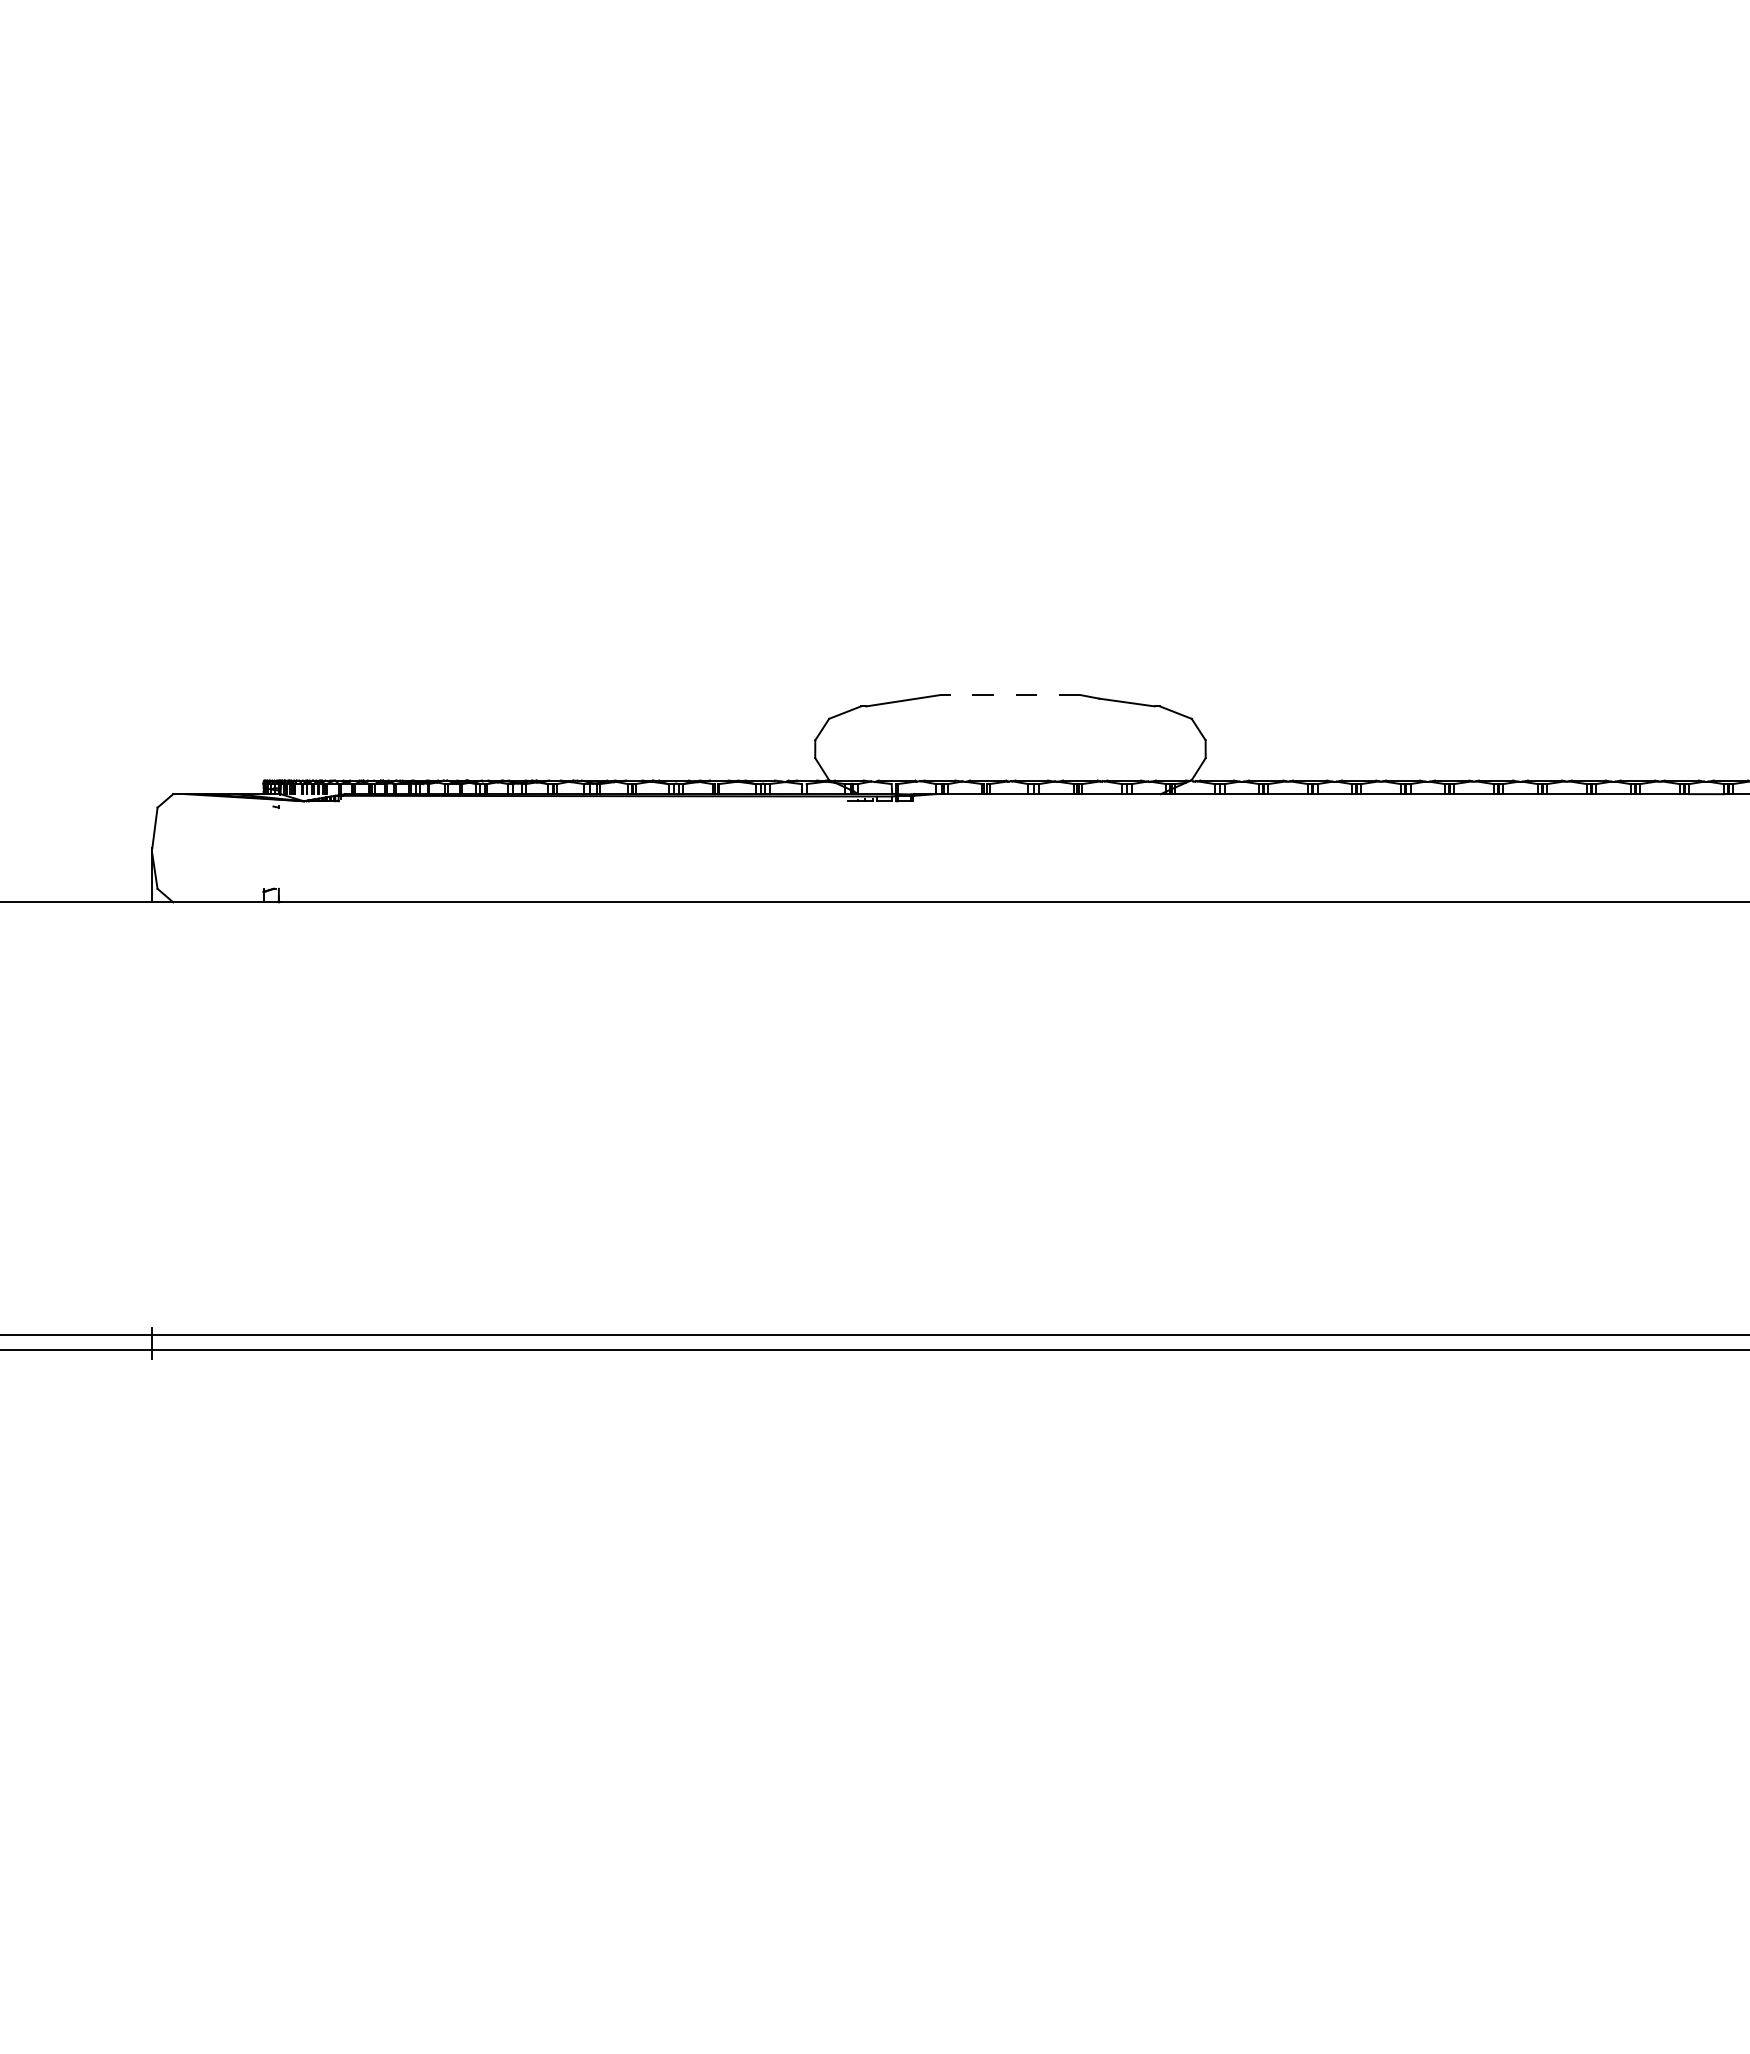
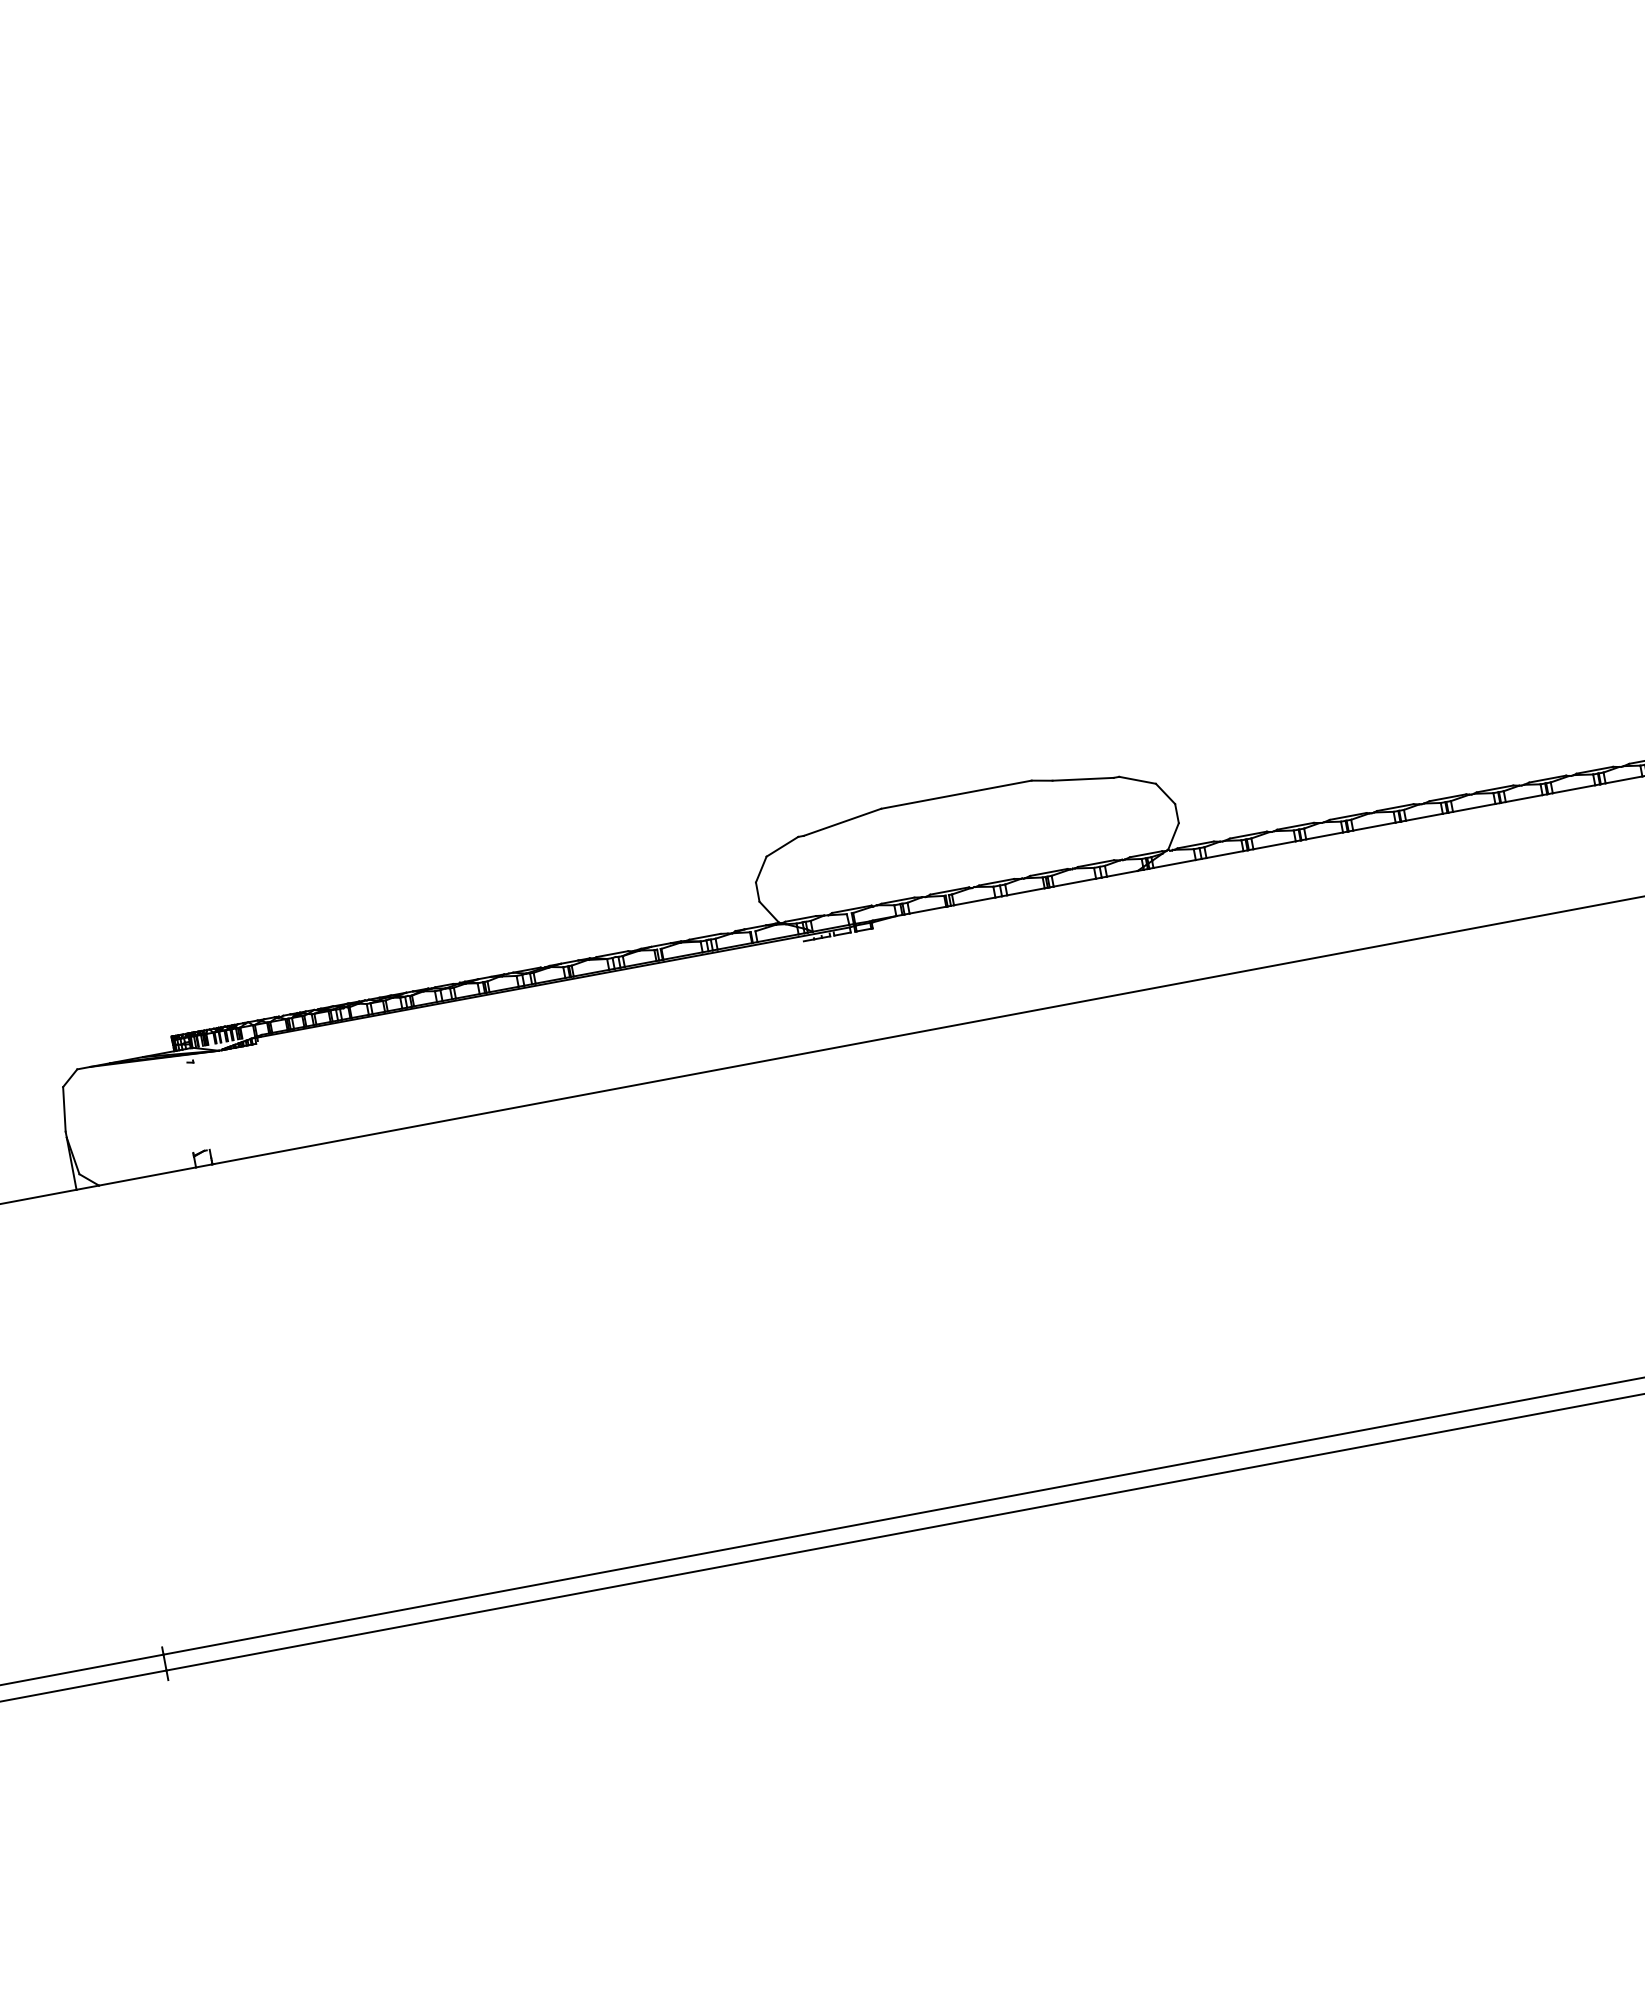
line: (1009, 695) -> (955, 795), dashed -> solid

